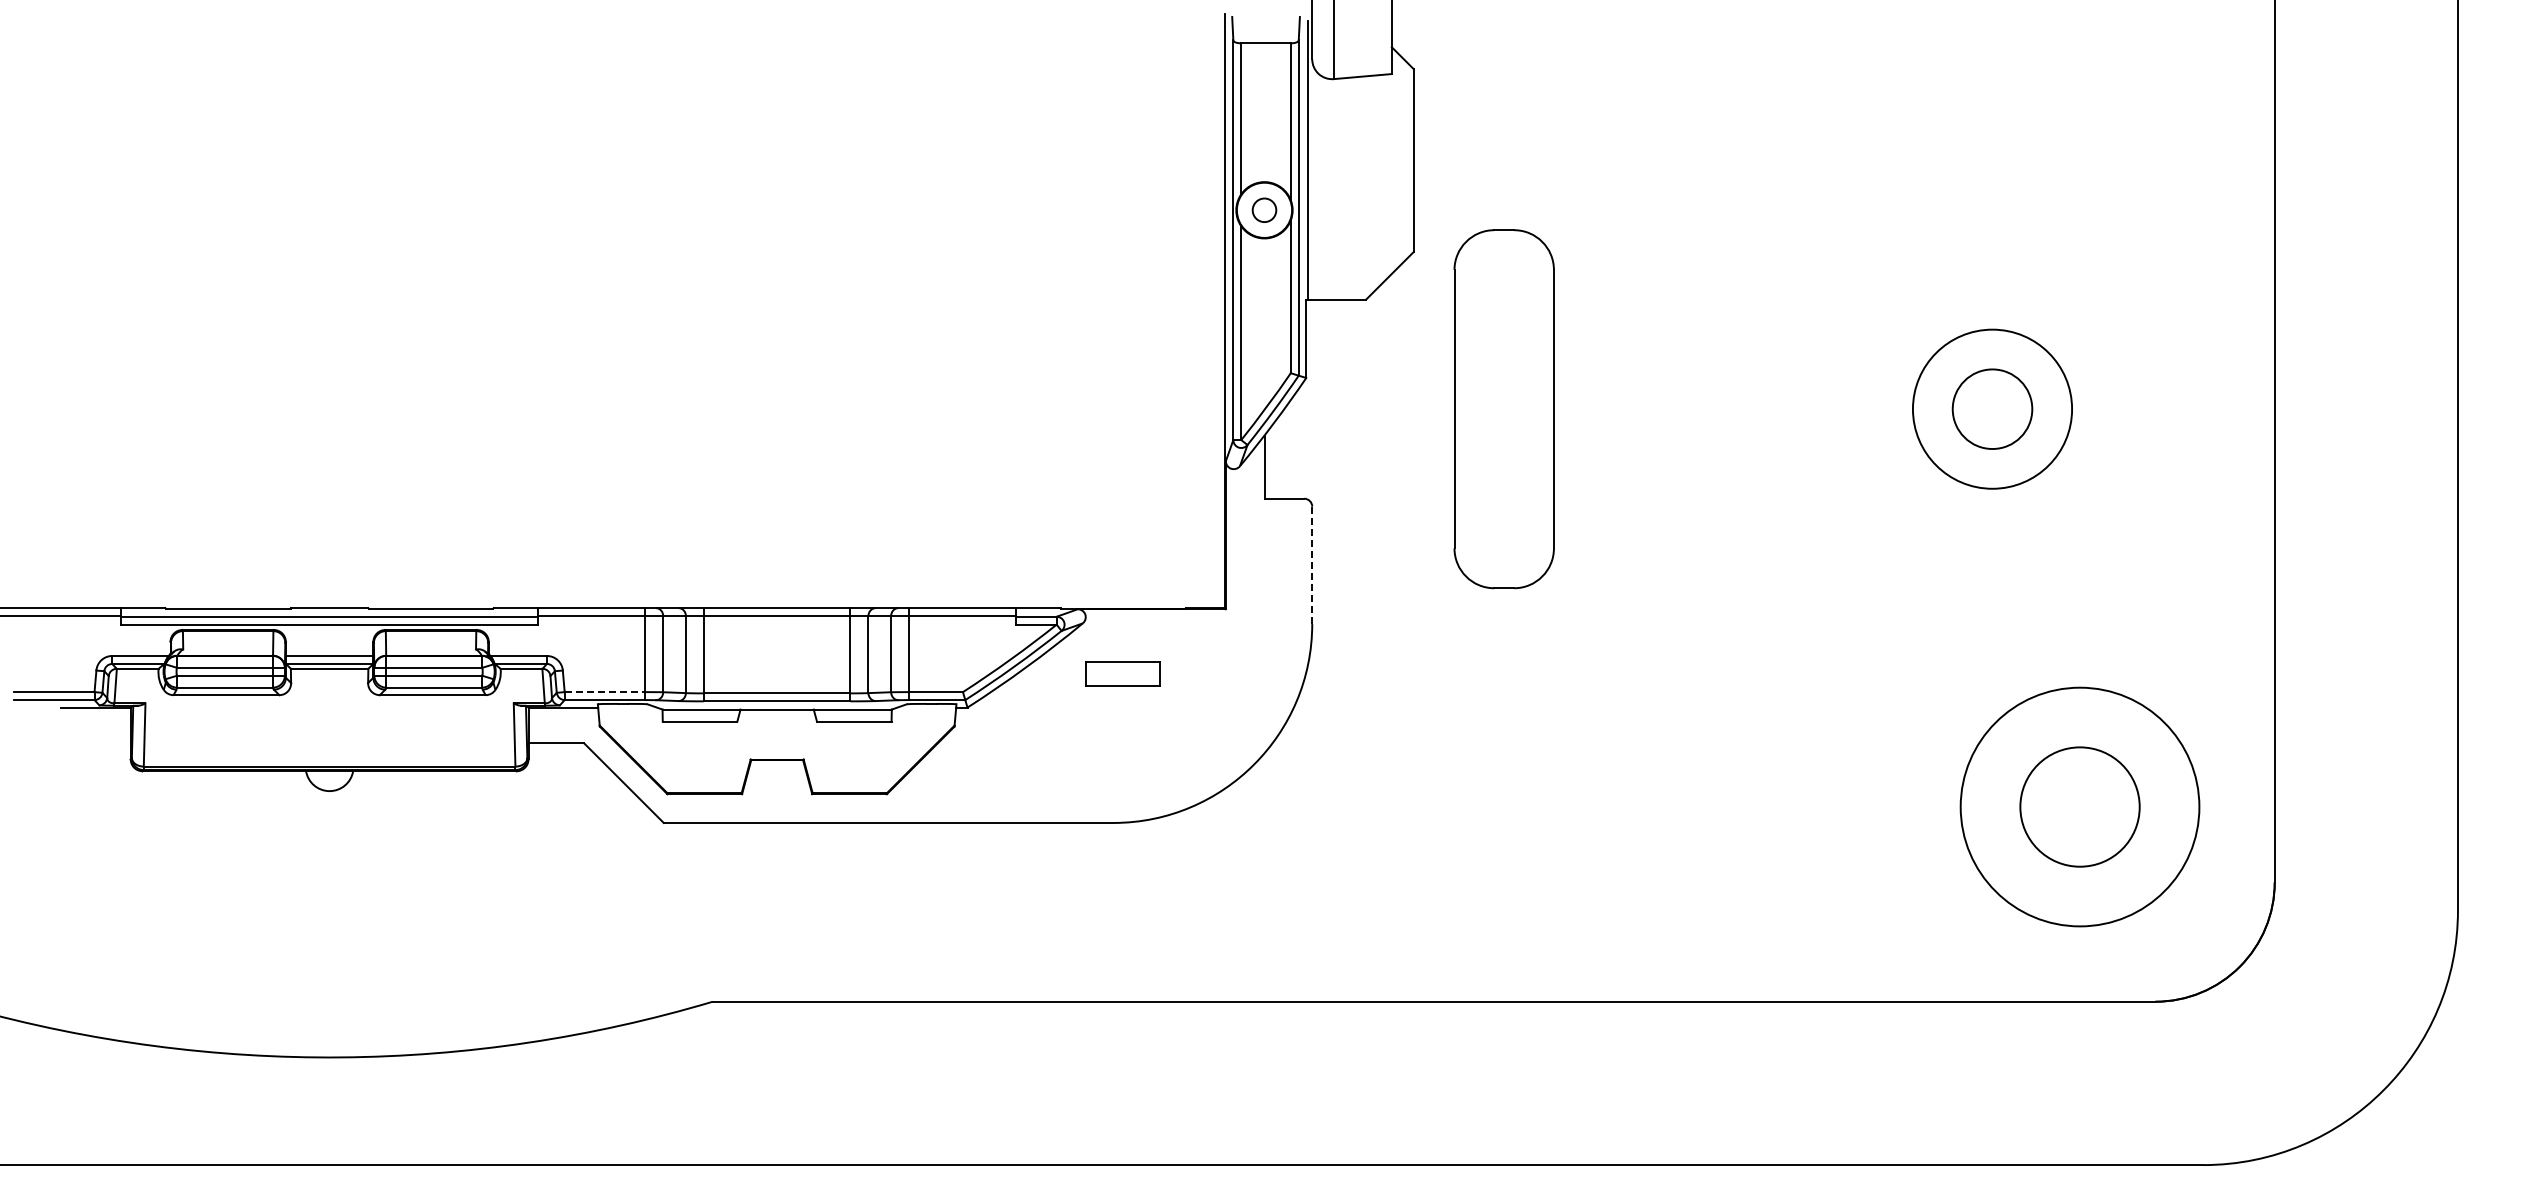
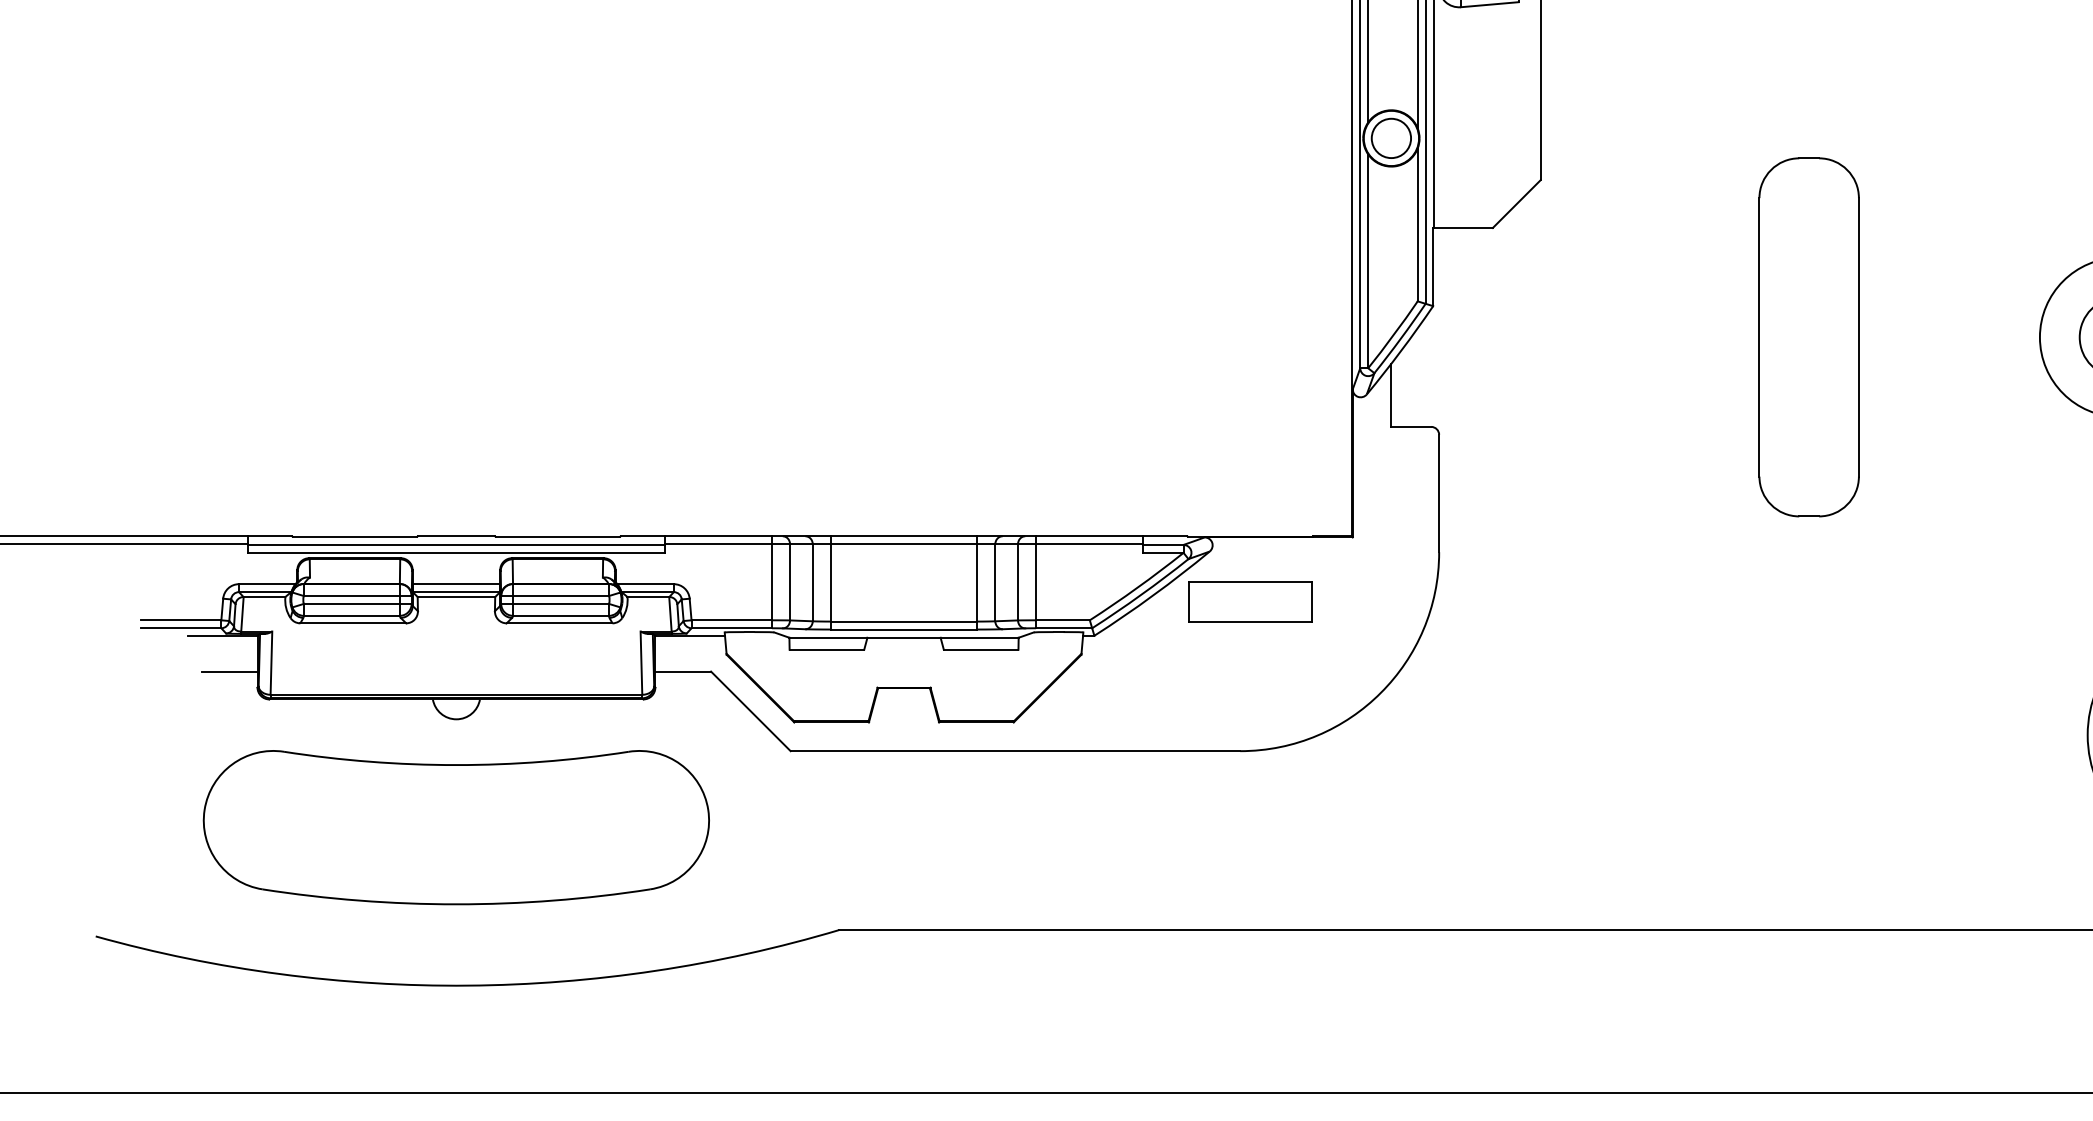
circle: (1264, 209) -> (1391, 137), size x1.67
part: (1503, 409) -> (1808, 337), moved
line: (1312, 565) -> (1439, 493), dashed -> solid
part: (1123, 673) -> (1250, 601), size x1.67
line: (605, 692) -> (732, 620), dashed -> solid
line: (102, 743) -> (229, 671), added
part: (329, 898) -> (456, 826), added

